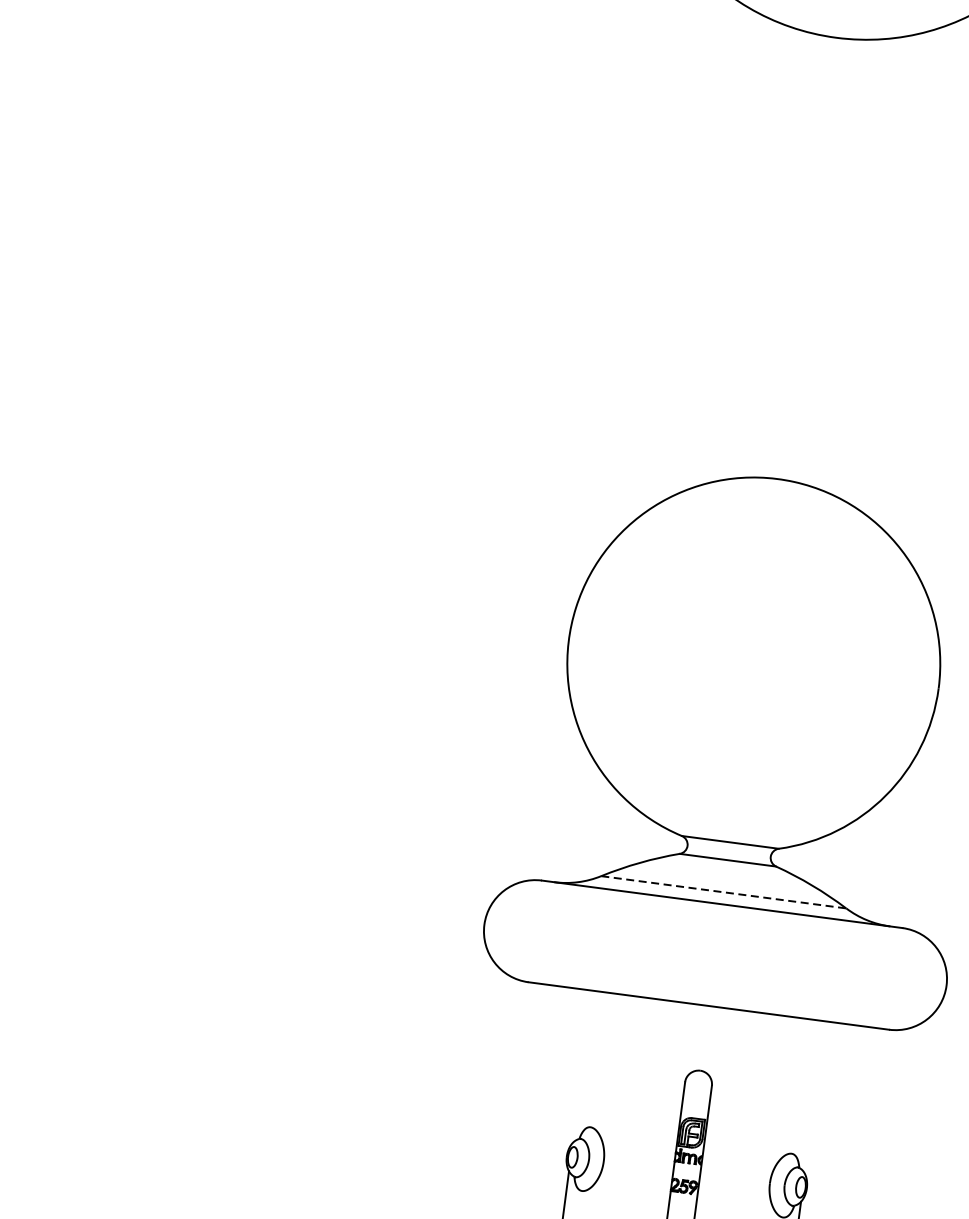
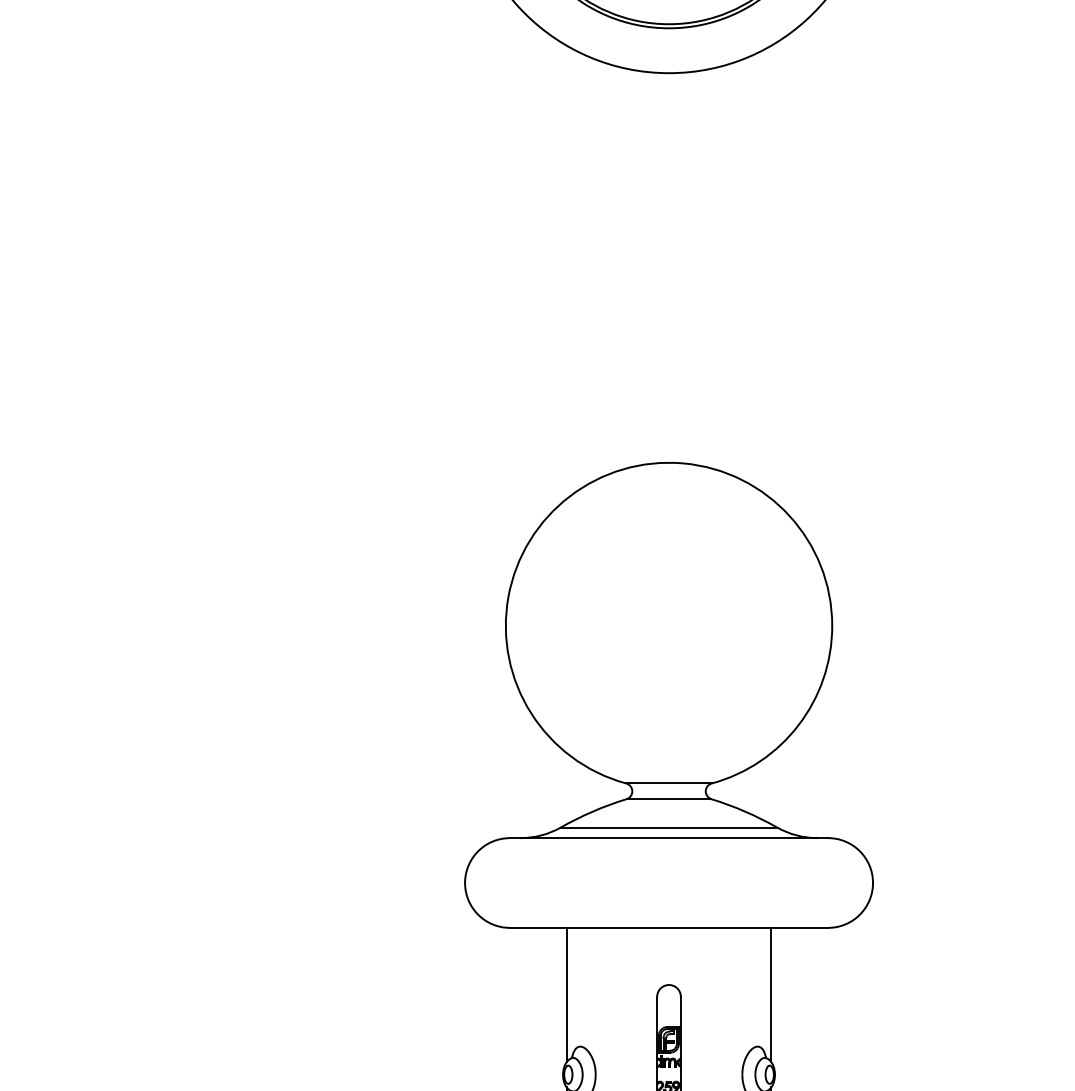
line: (724, 892) -> (669, 827), dashed -> solid
line: (582, 1066) -> (566, 994), added
line: (814, 1096) -> (771, 994), added

